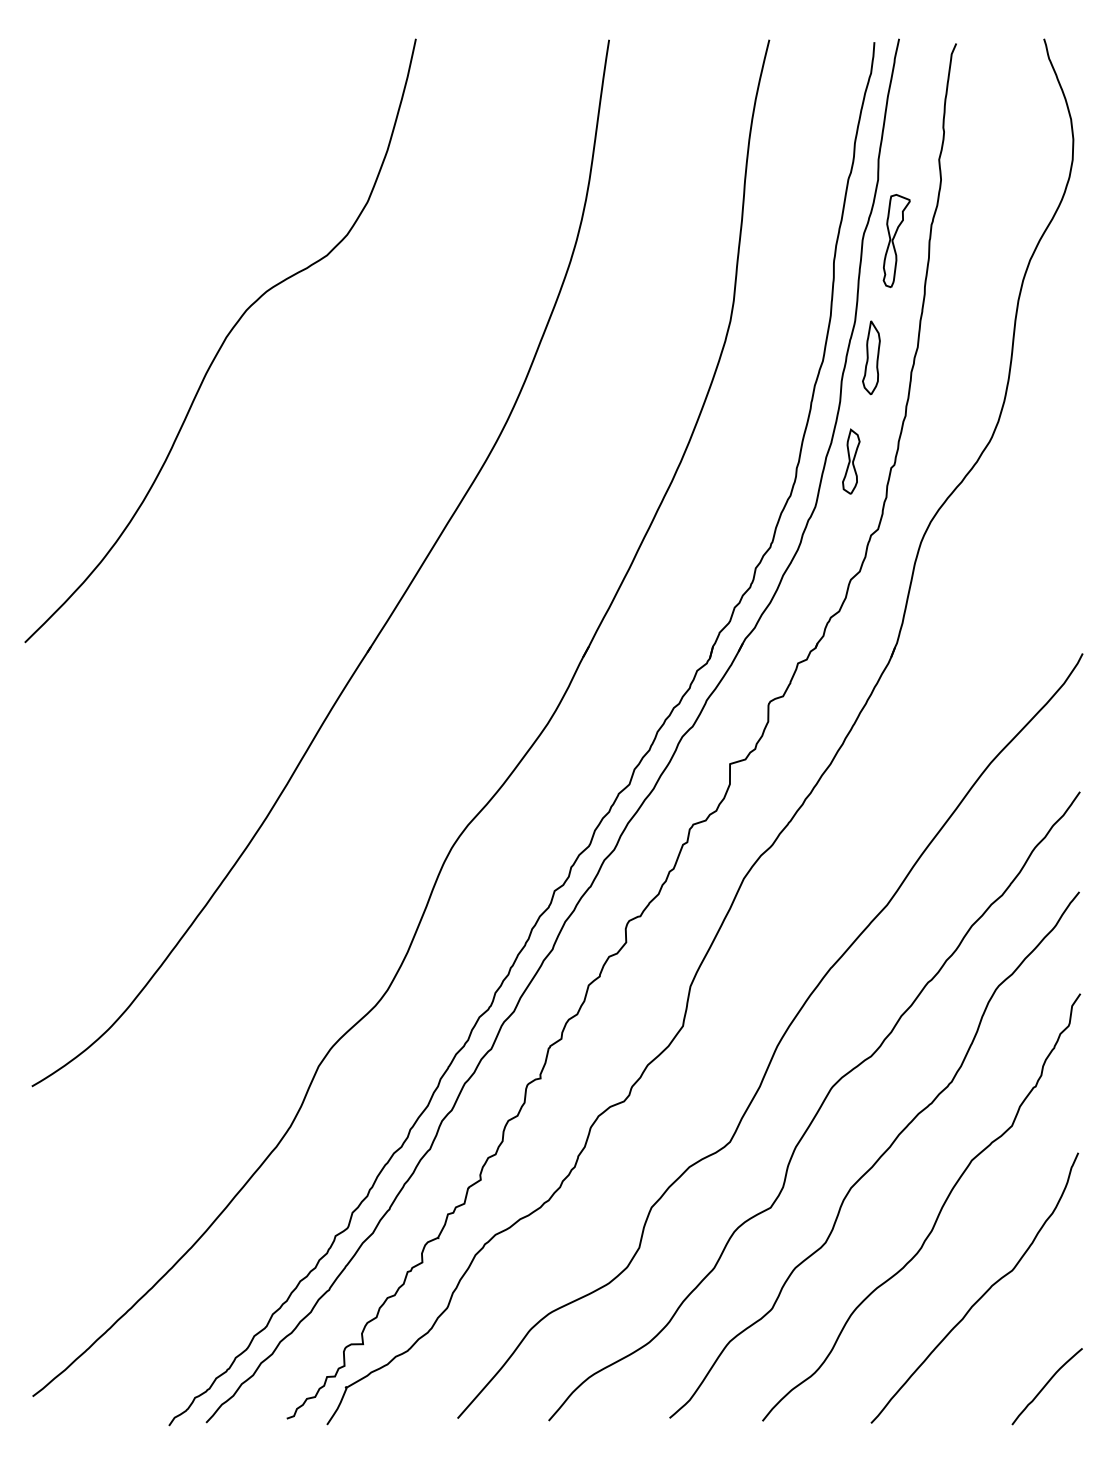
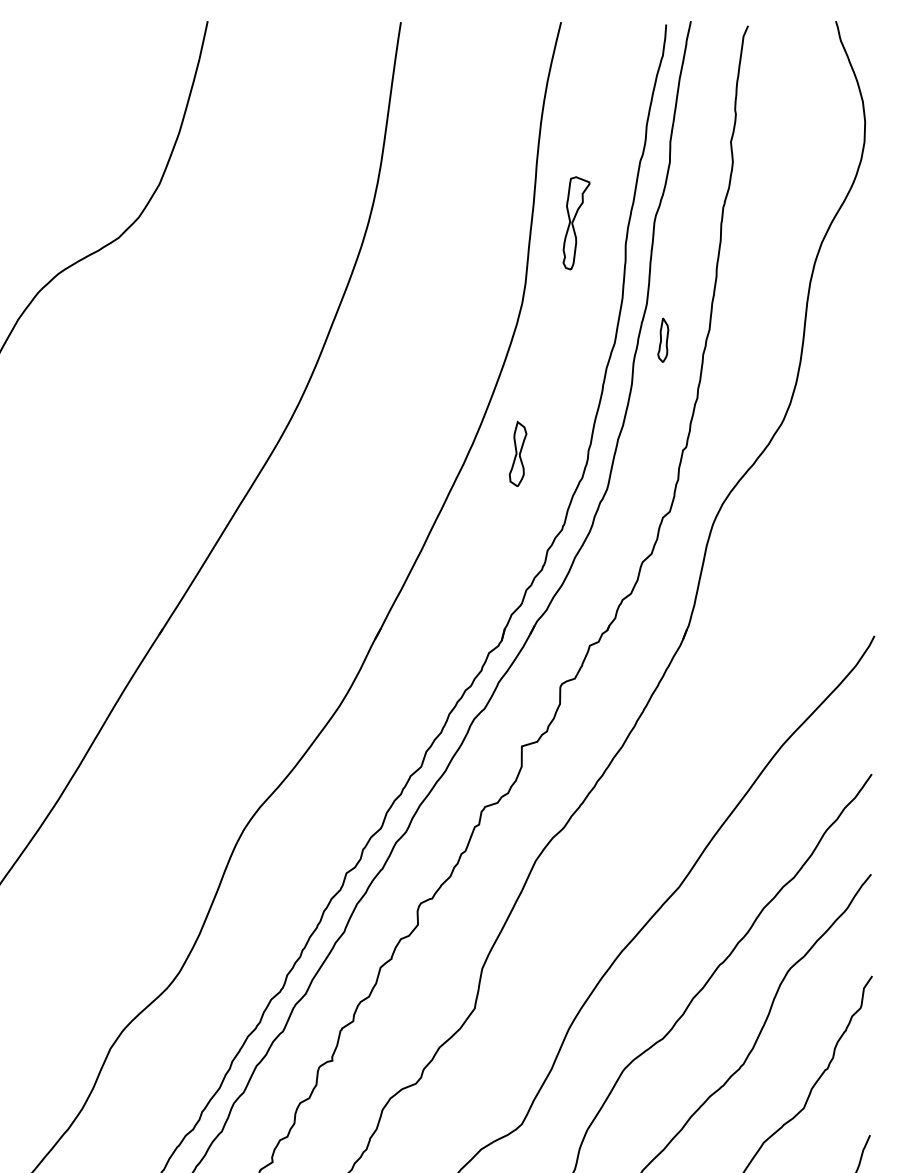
part: (896, 241) -> (576, 223), moved
part: (871, 357) -> (663, 339), size x0.6
part: (851, 461) -> (518, 453), moved

